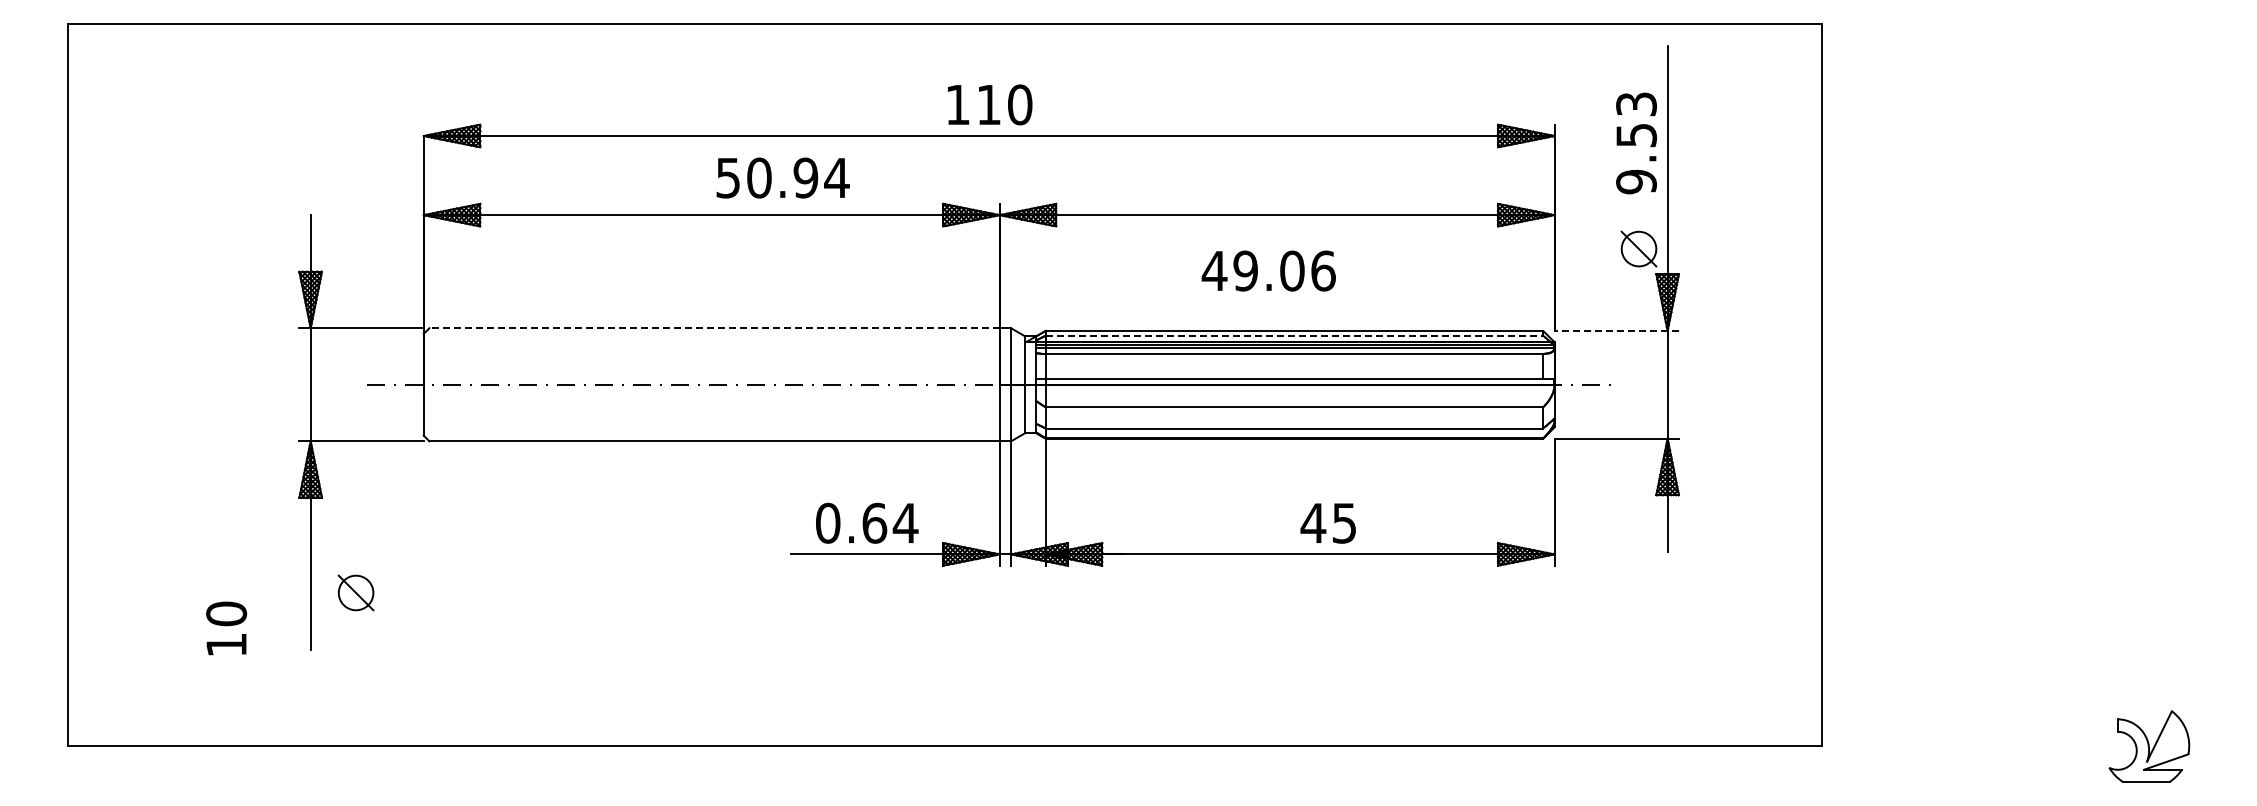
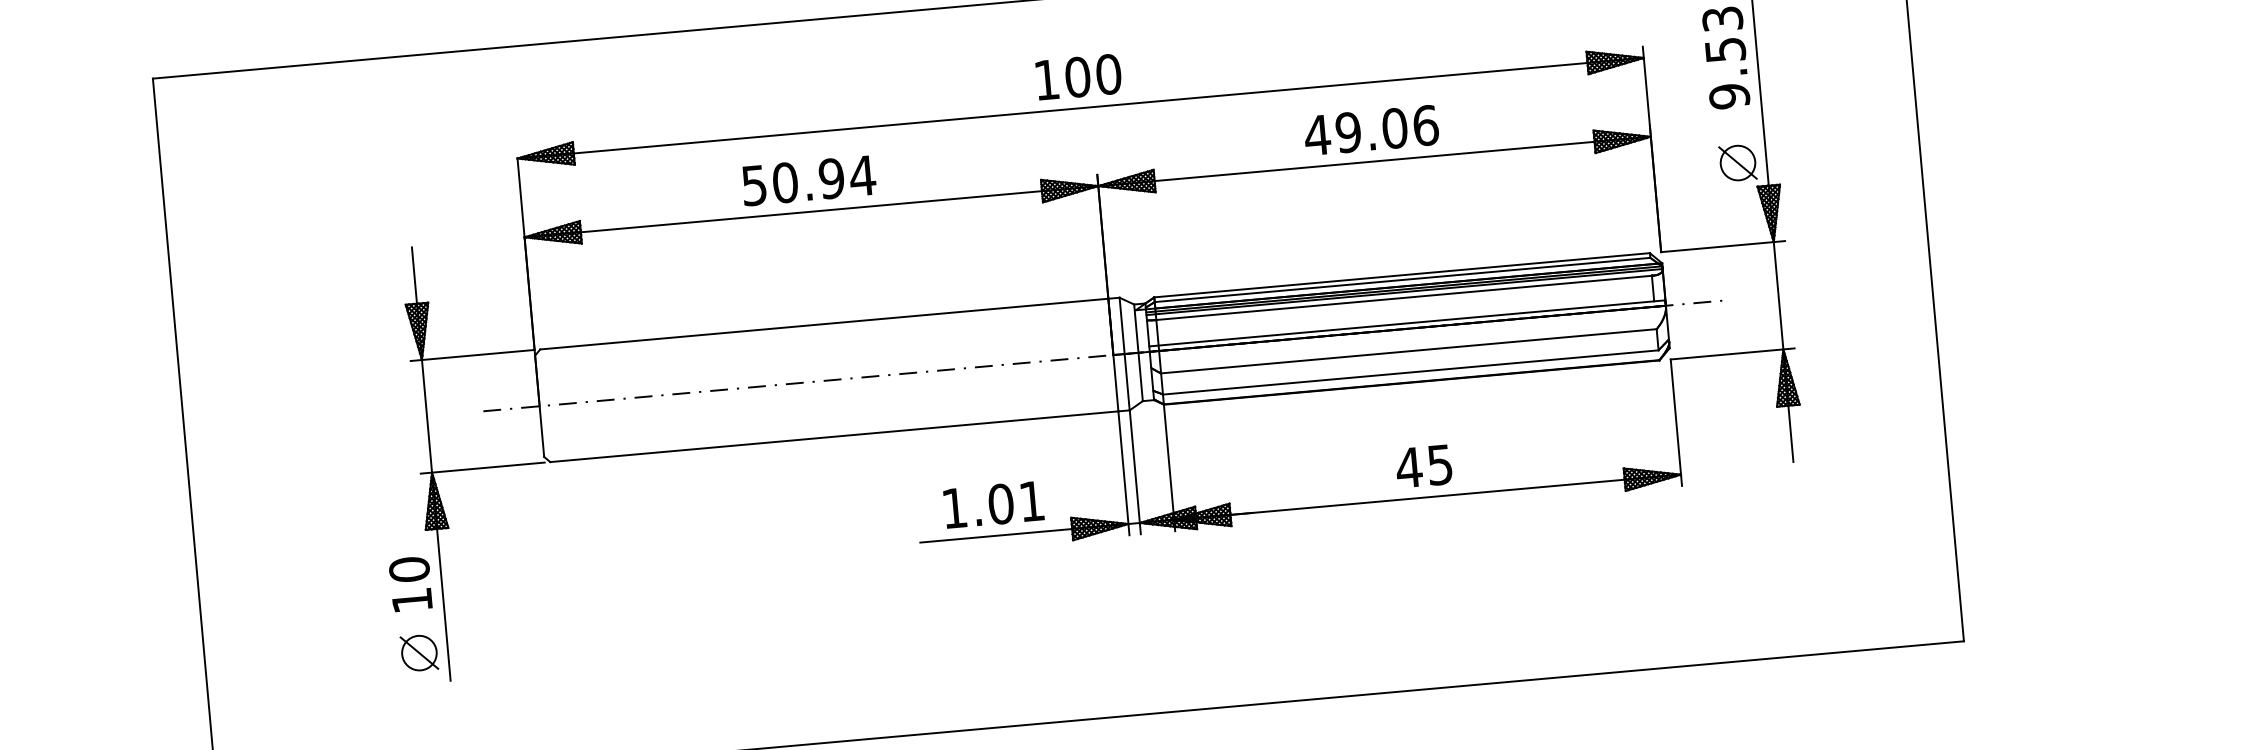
text: (988, 104) -> (1077, 76), 110 -> 100
text: (782, 177) -> (808, 180), moved
text: (1268, 270) -> (1371, 129), moved
line: (714, 328) -> (824, 324), dashed -> solid
line: (1616, 330) -> (1722, 246), dashed -> solid
line: (1294, 335) -> (1402, 279), dashed -> solid
text: (867, 522) -> (993, 503), 0.64 -> 1.01
text: (1327, 523) -> (1423, 466), moved
part: (355, 592) -> (418, 652), moved
text: (226, 628) -> (410, 584), moved

